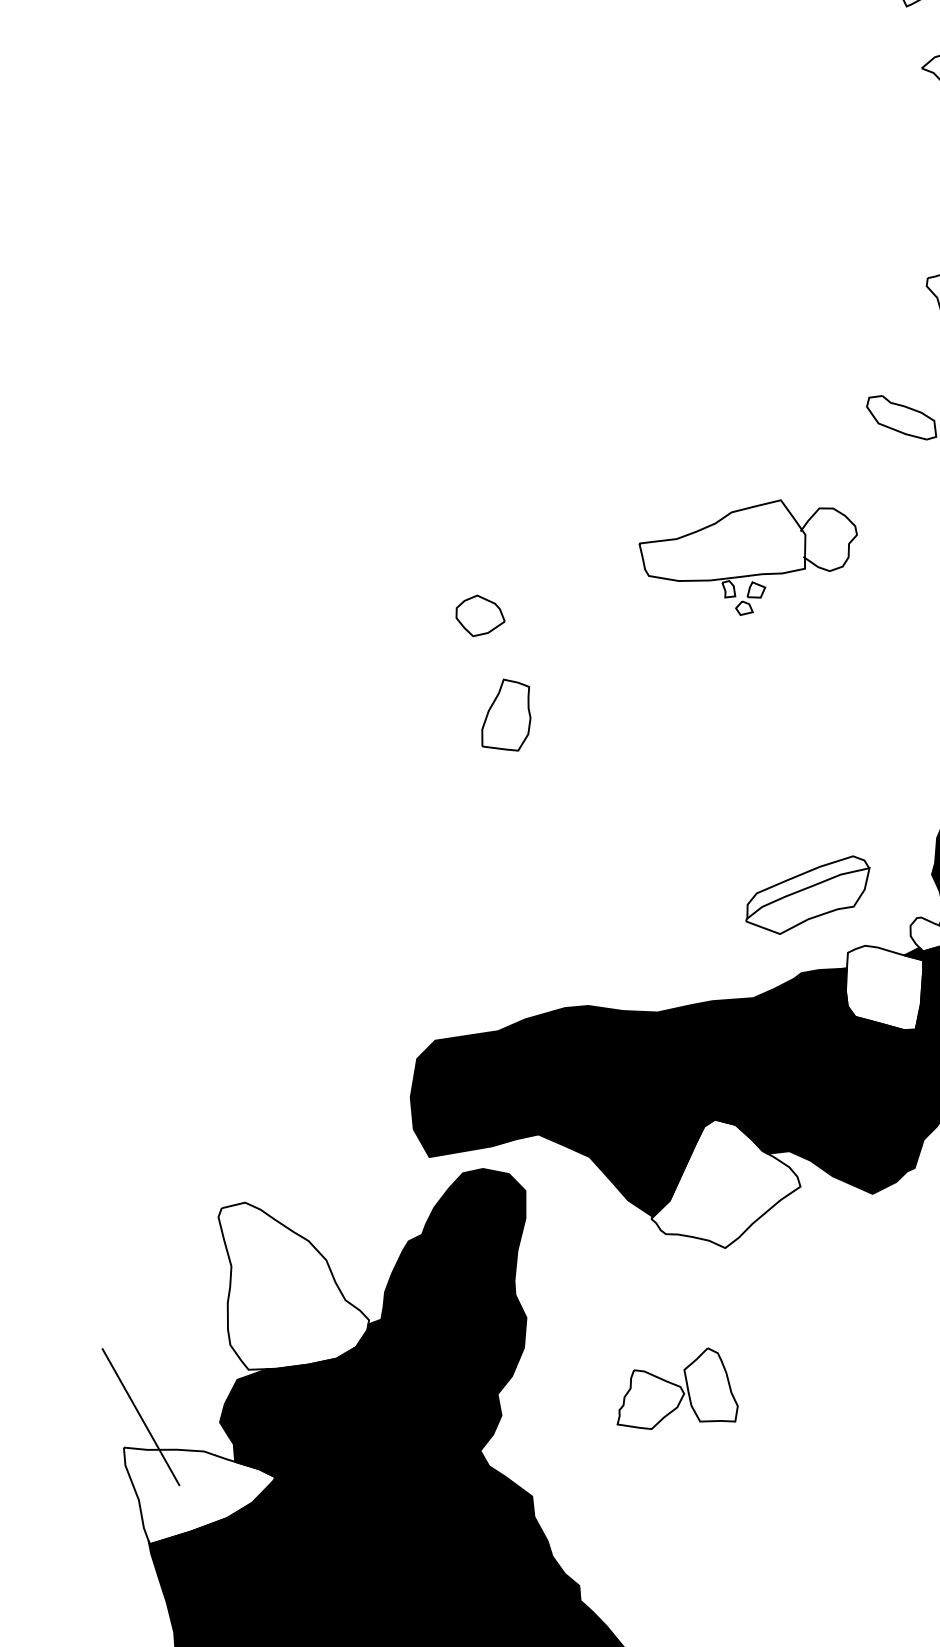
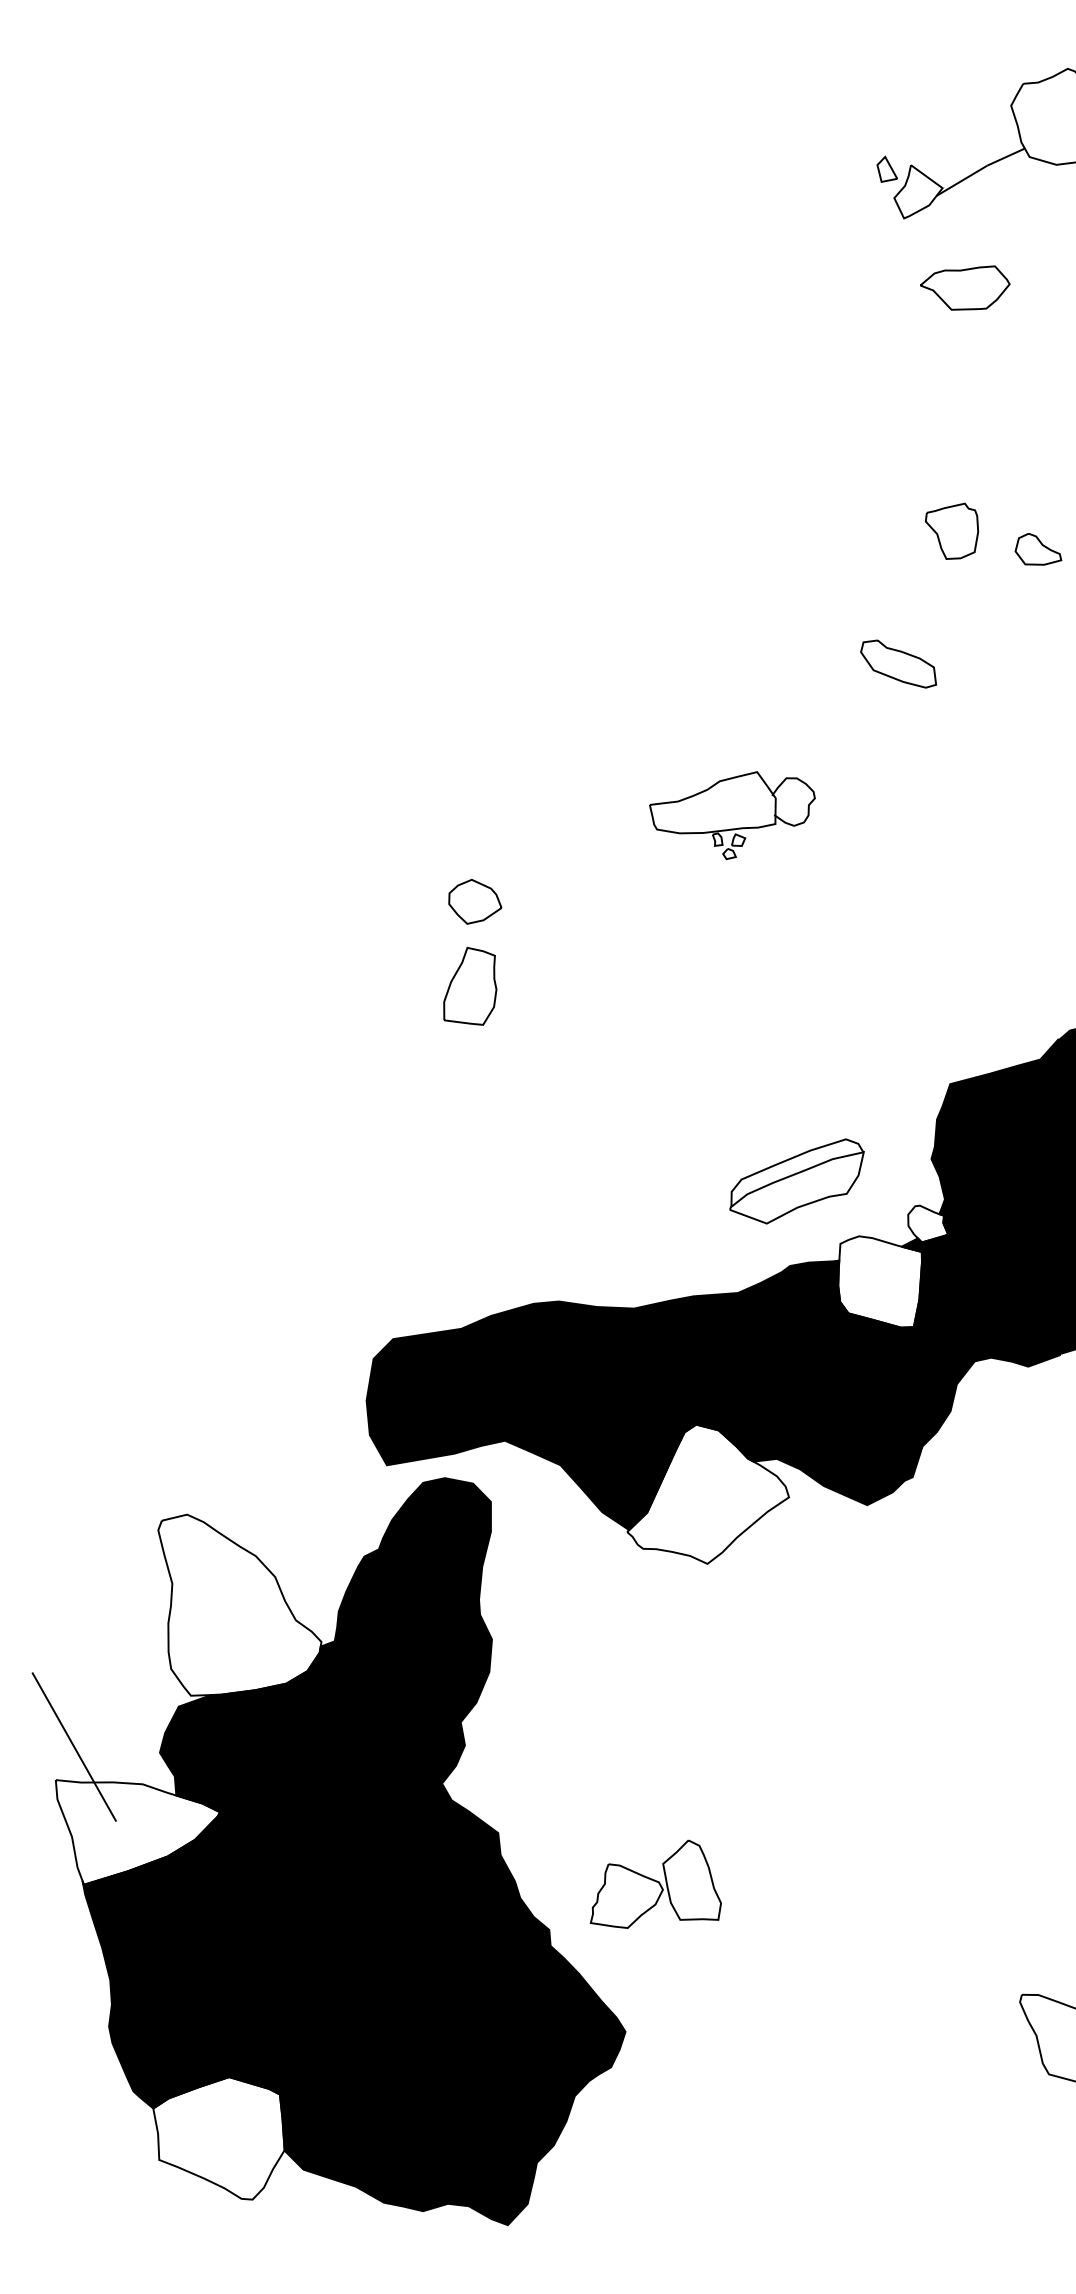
part: (748, 557) -> (732, 815), size x0.7
part: (480, 615) -> (475, 901), moved
part: (677, 1387) -> (655, 1883), moved

